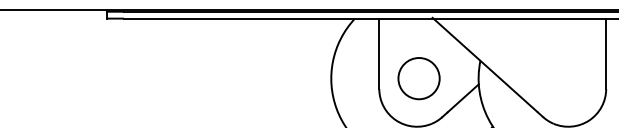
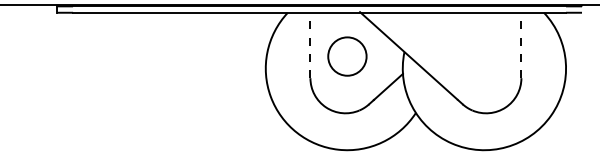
line: (379, 53) -> (310, 45), solid -> dashed
line: (606, 53) -> (521, 45), solid -> dashed
circle: (419, 78) -> (347, 56), moved

